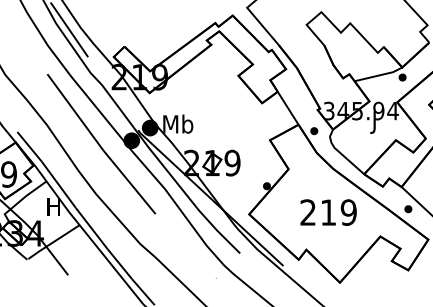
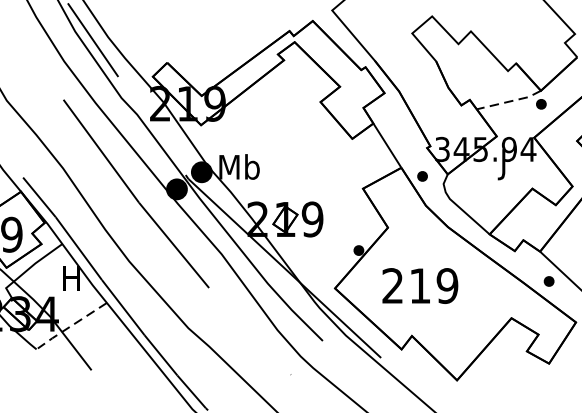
line: (379, 75) -> (510, 101), solid -> dashed
text: (328, 212) -> (420, 285), moved
line: (53, 242) -> (71, 326), solid -> dashed

